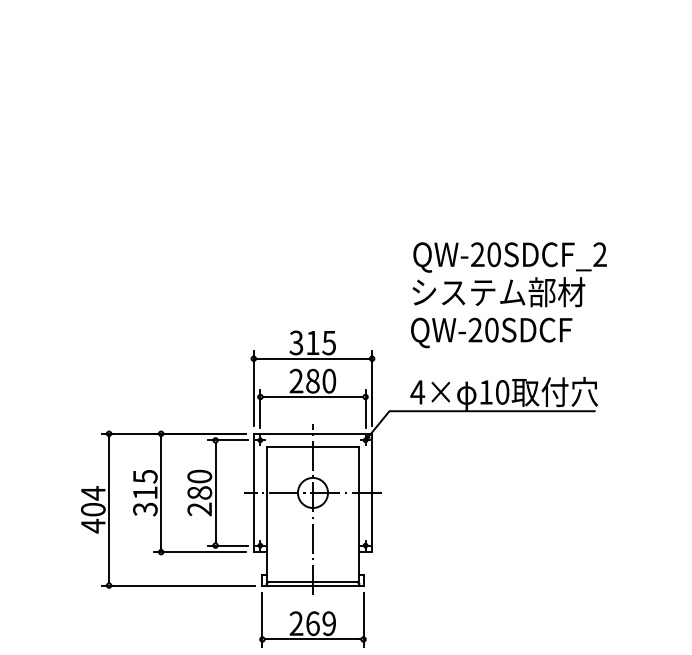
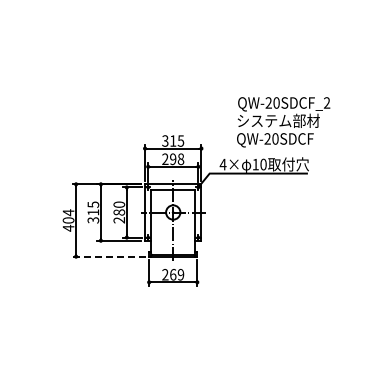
text: (508, 295) -> (283, 122), moved
text: (321, 381) -> (177, 159), 280 -> 298
line: (179, 585) -> (109, 256), solid -> dashed

